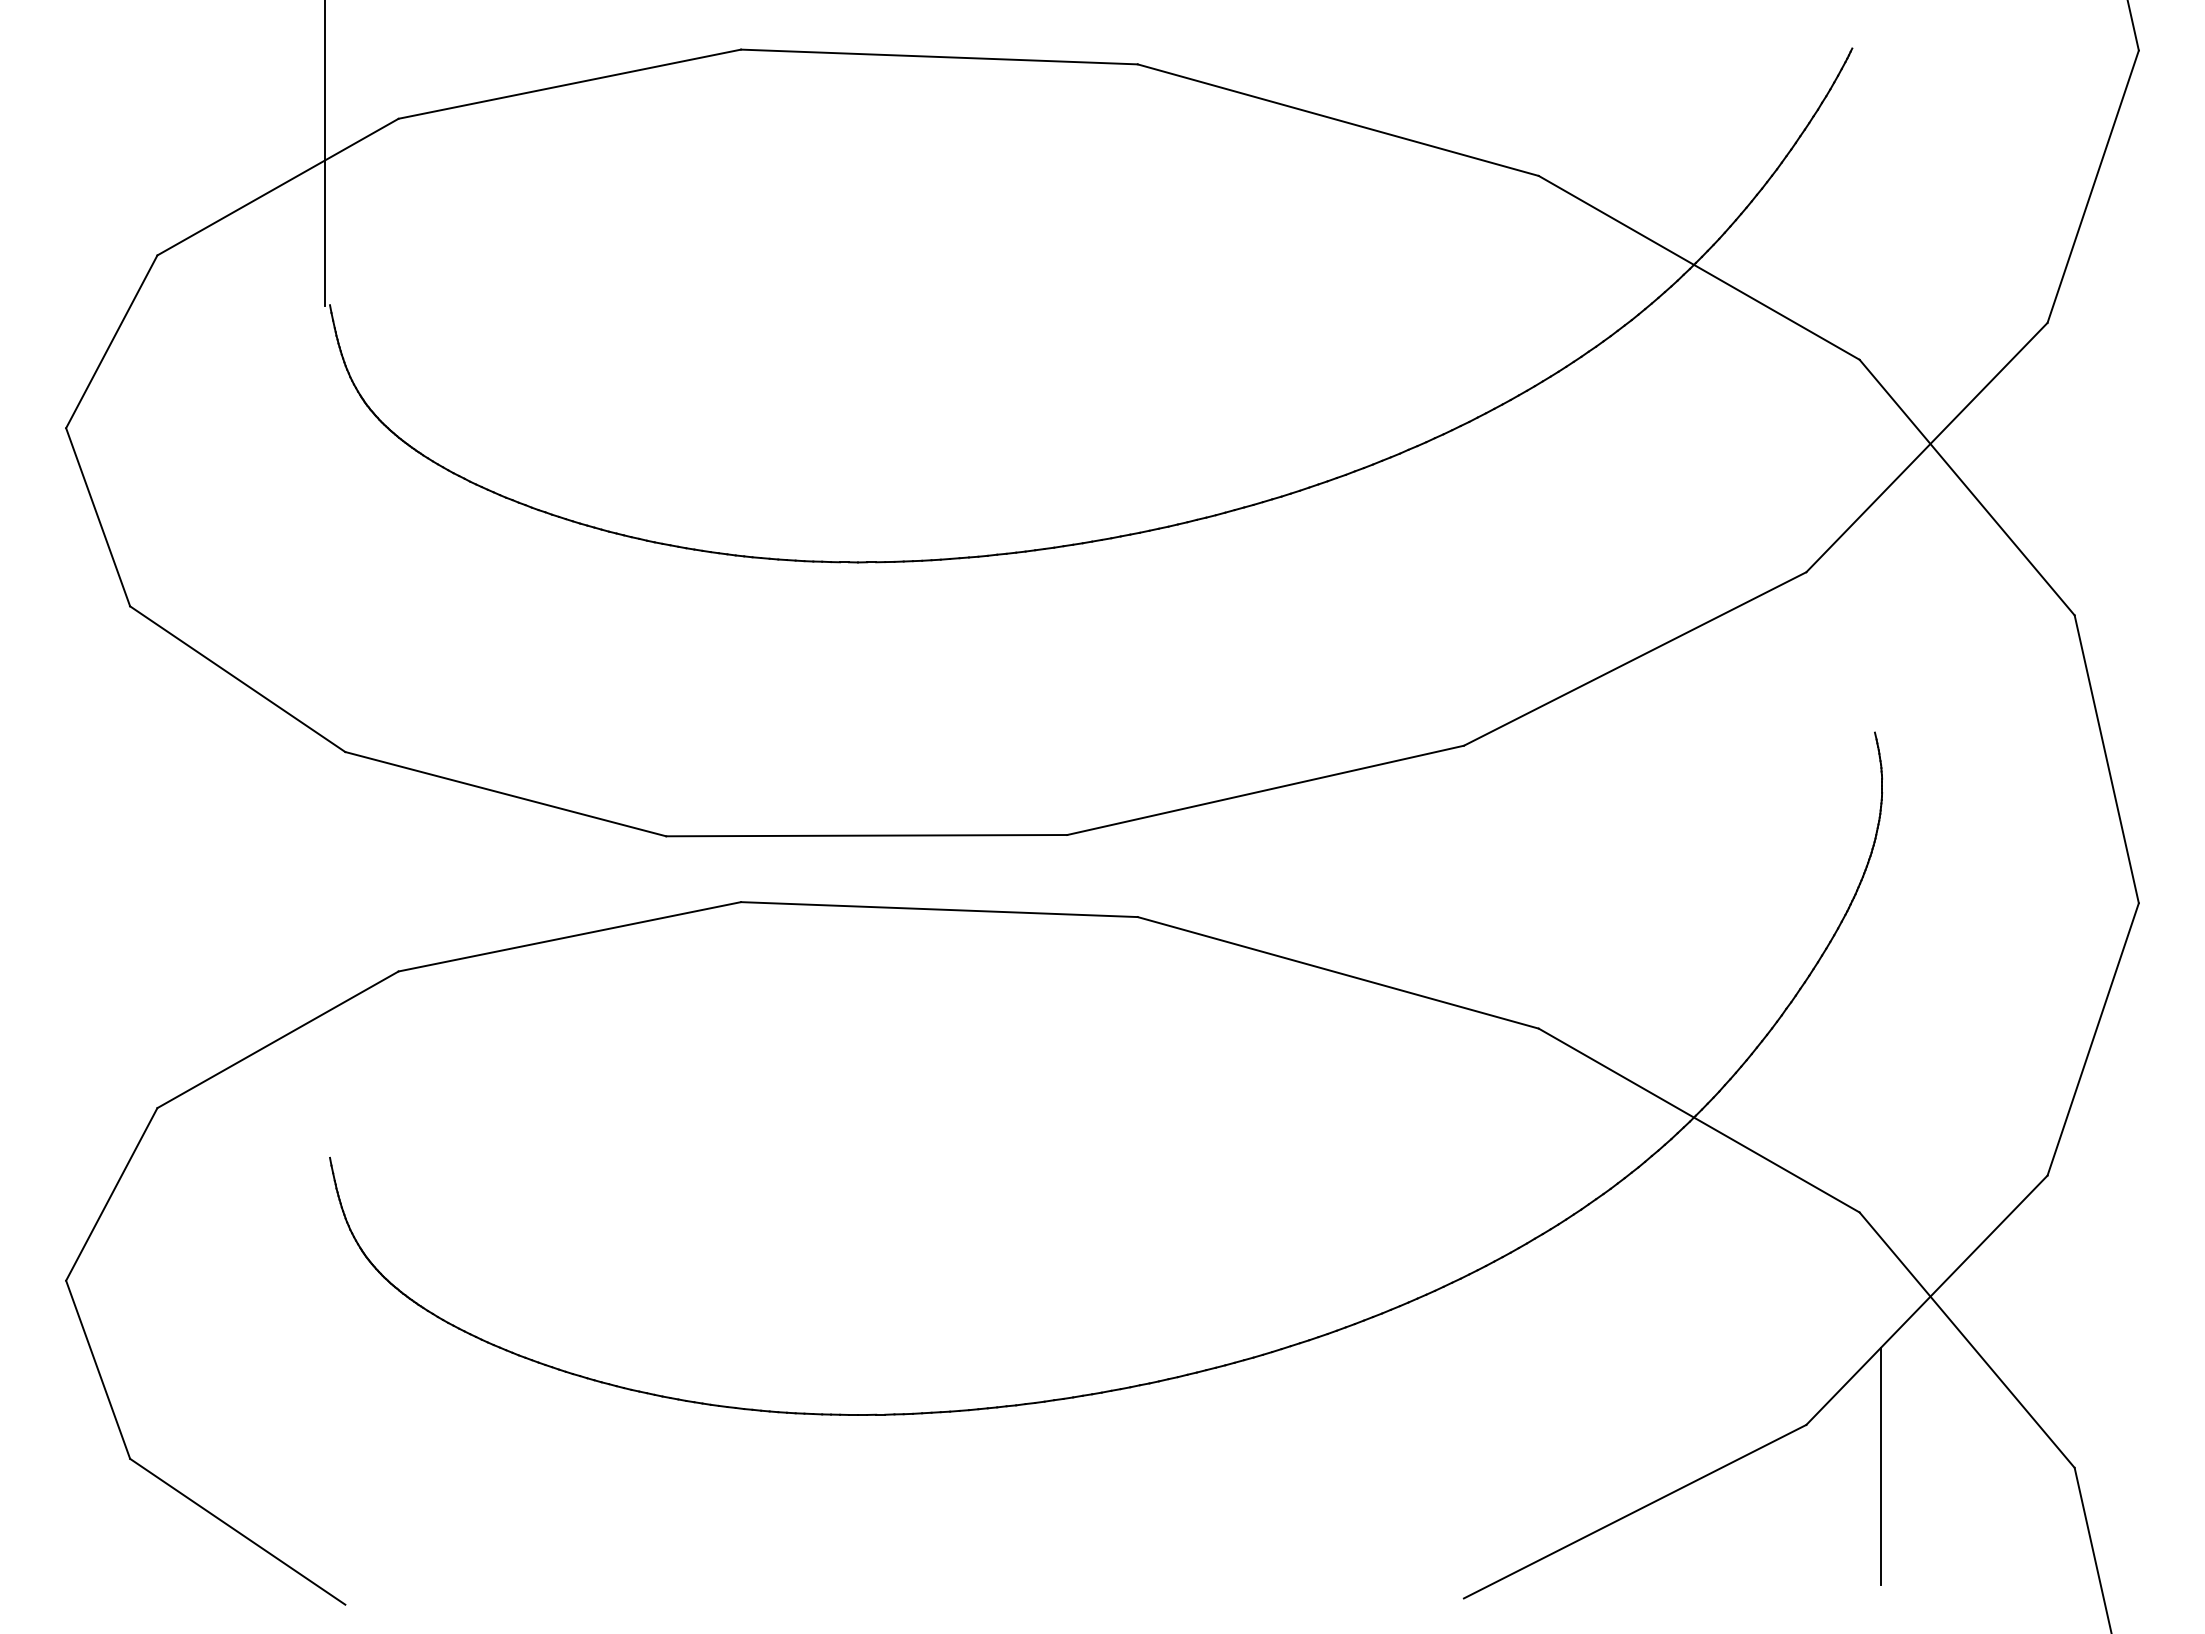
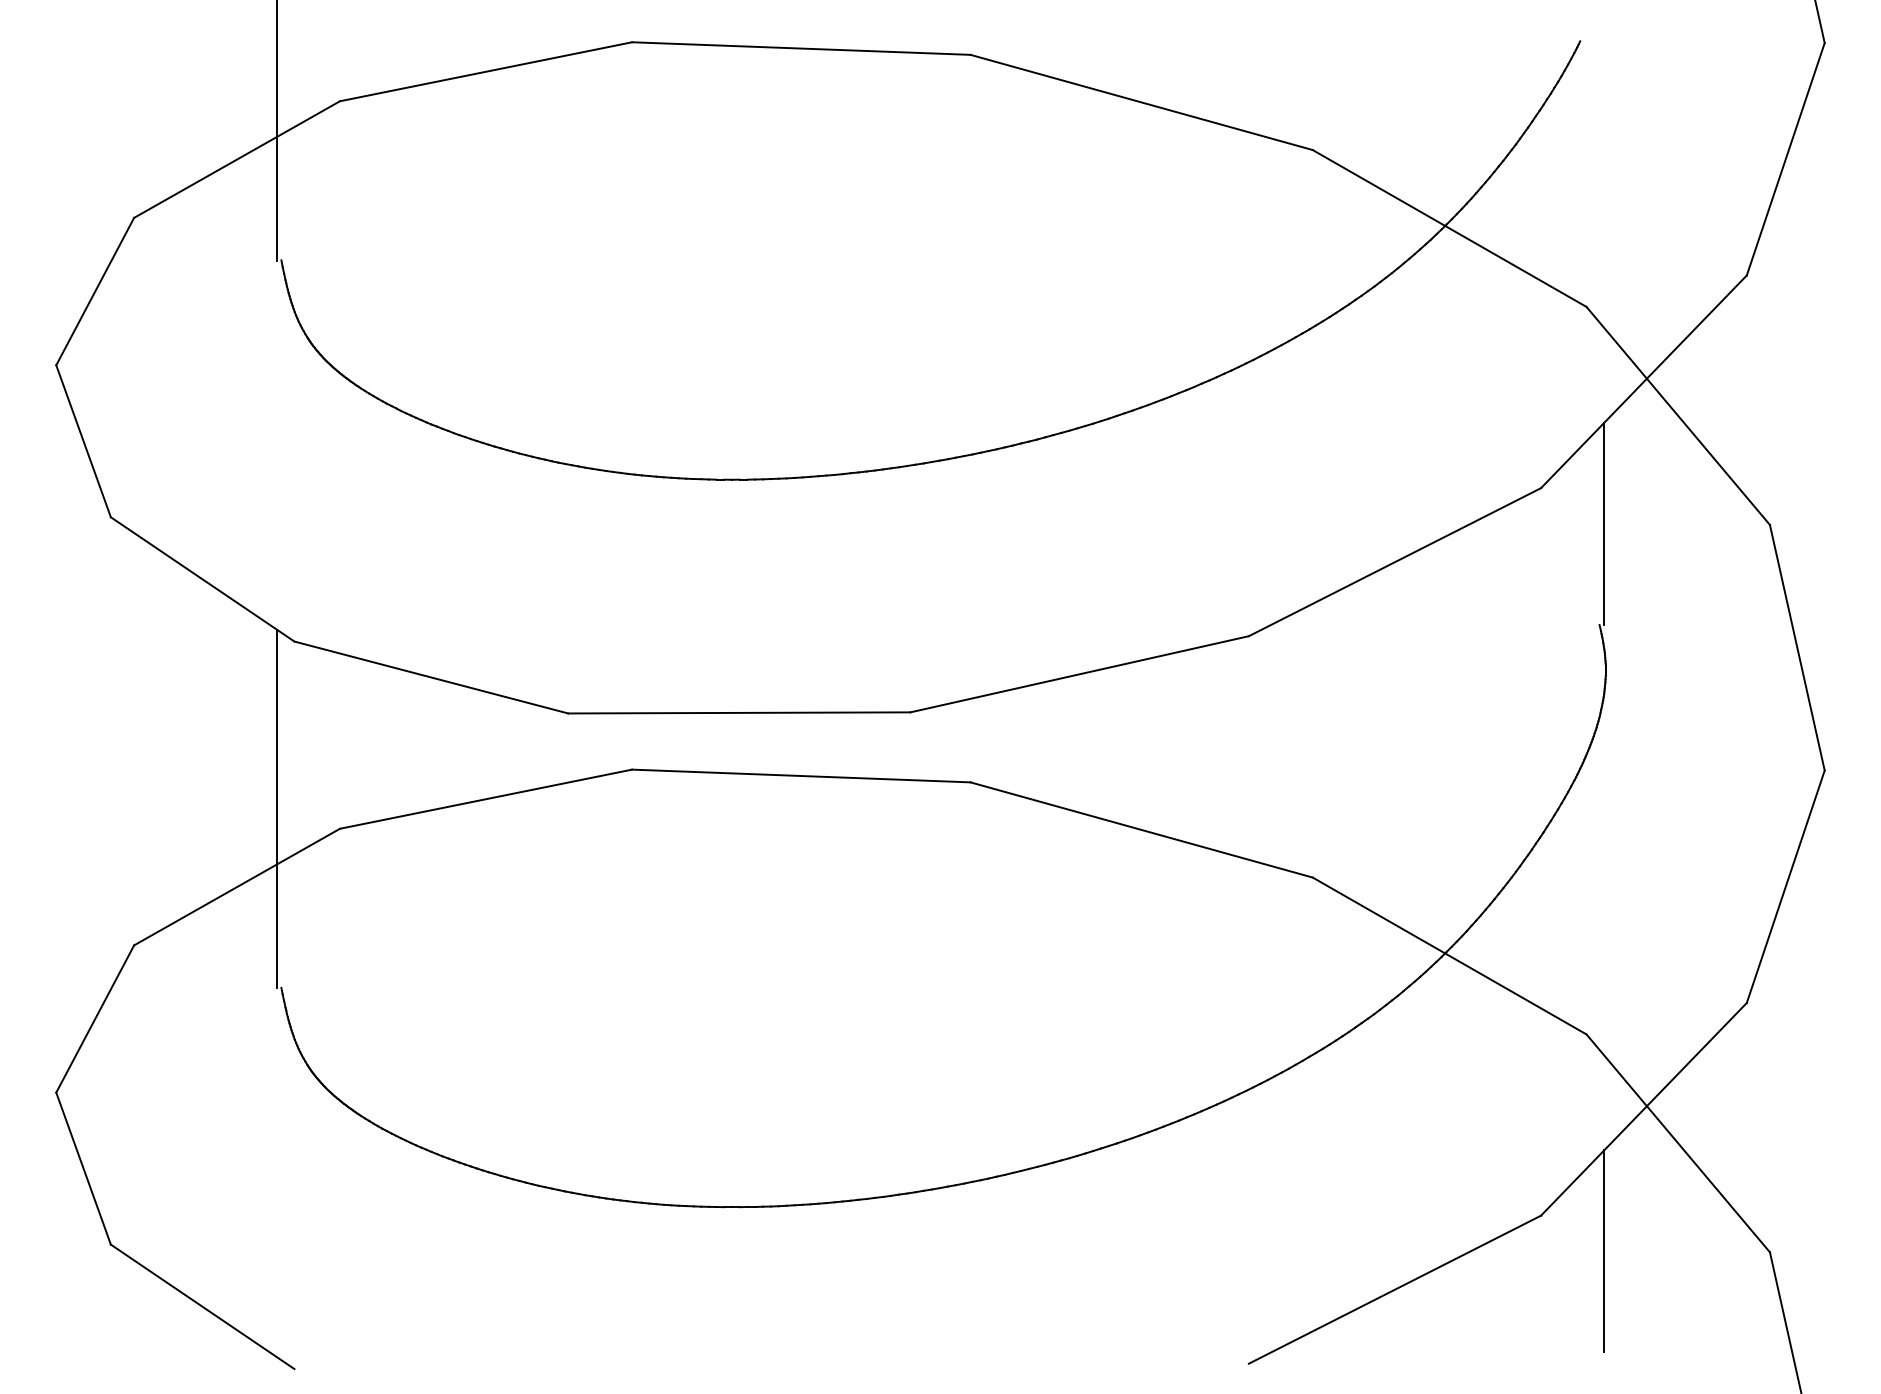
line: (1880, 613) -> (1604, 523), added
line: (324, 948) -> (276, 809), added

